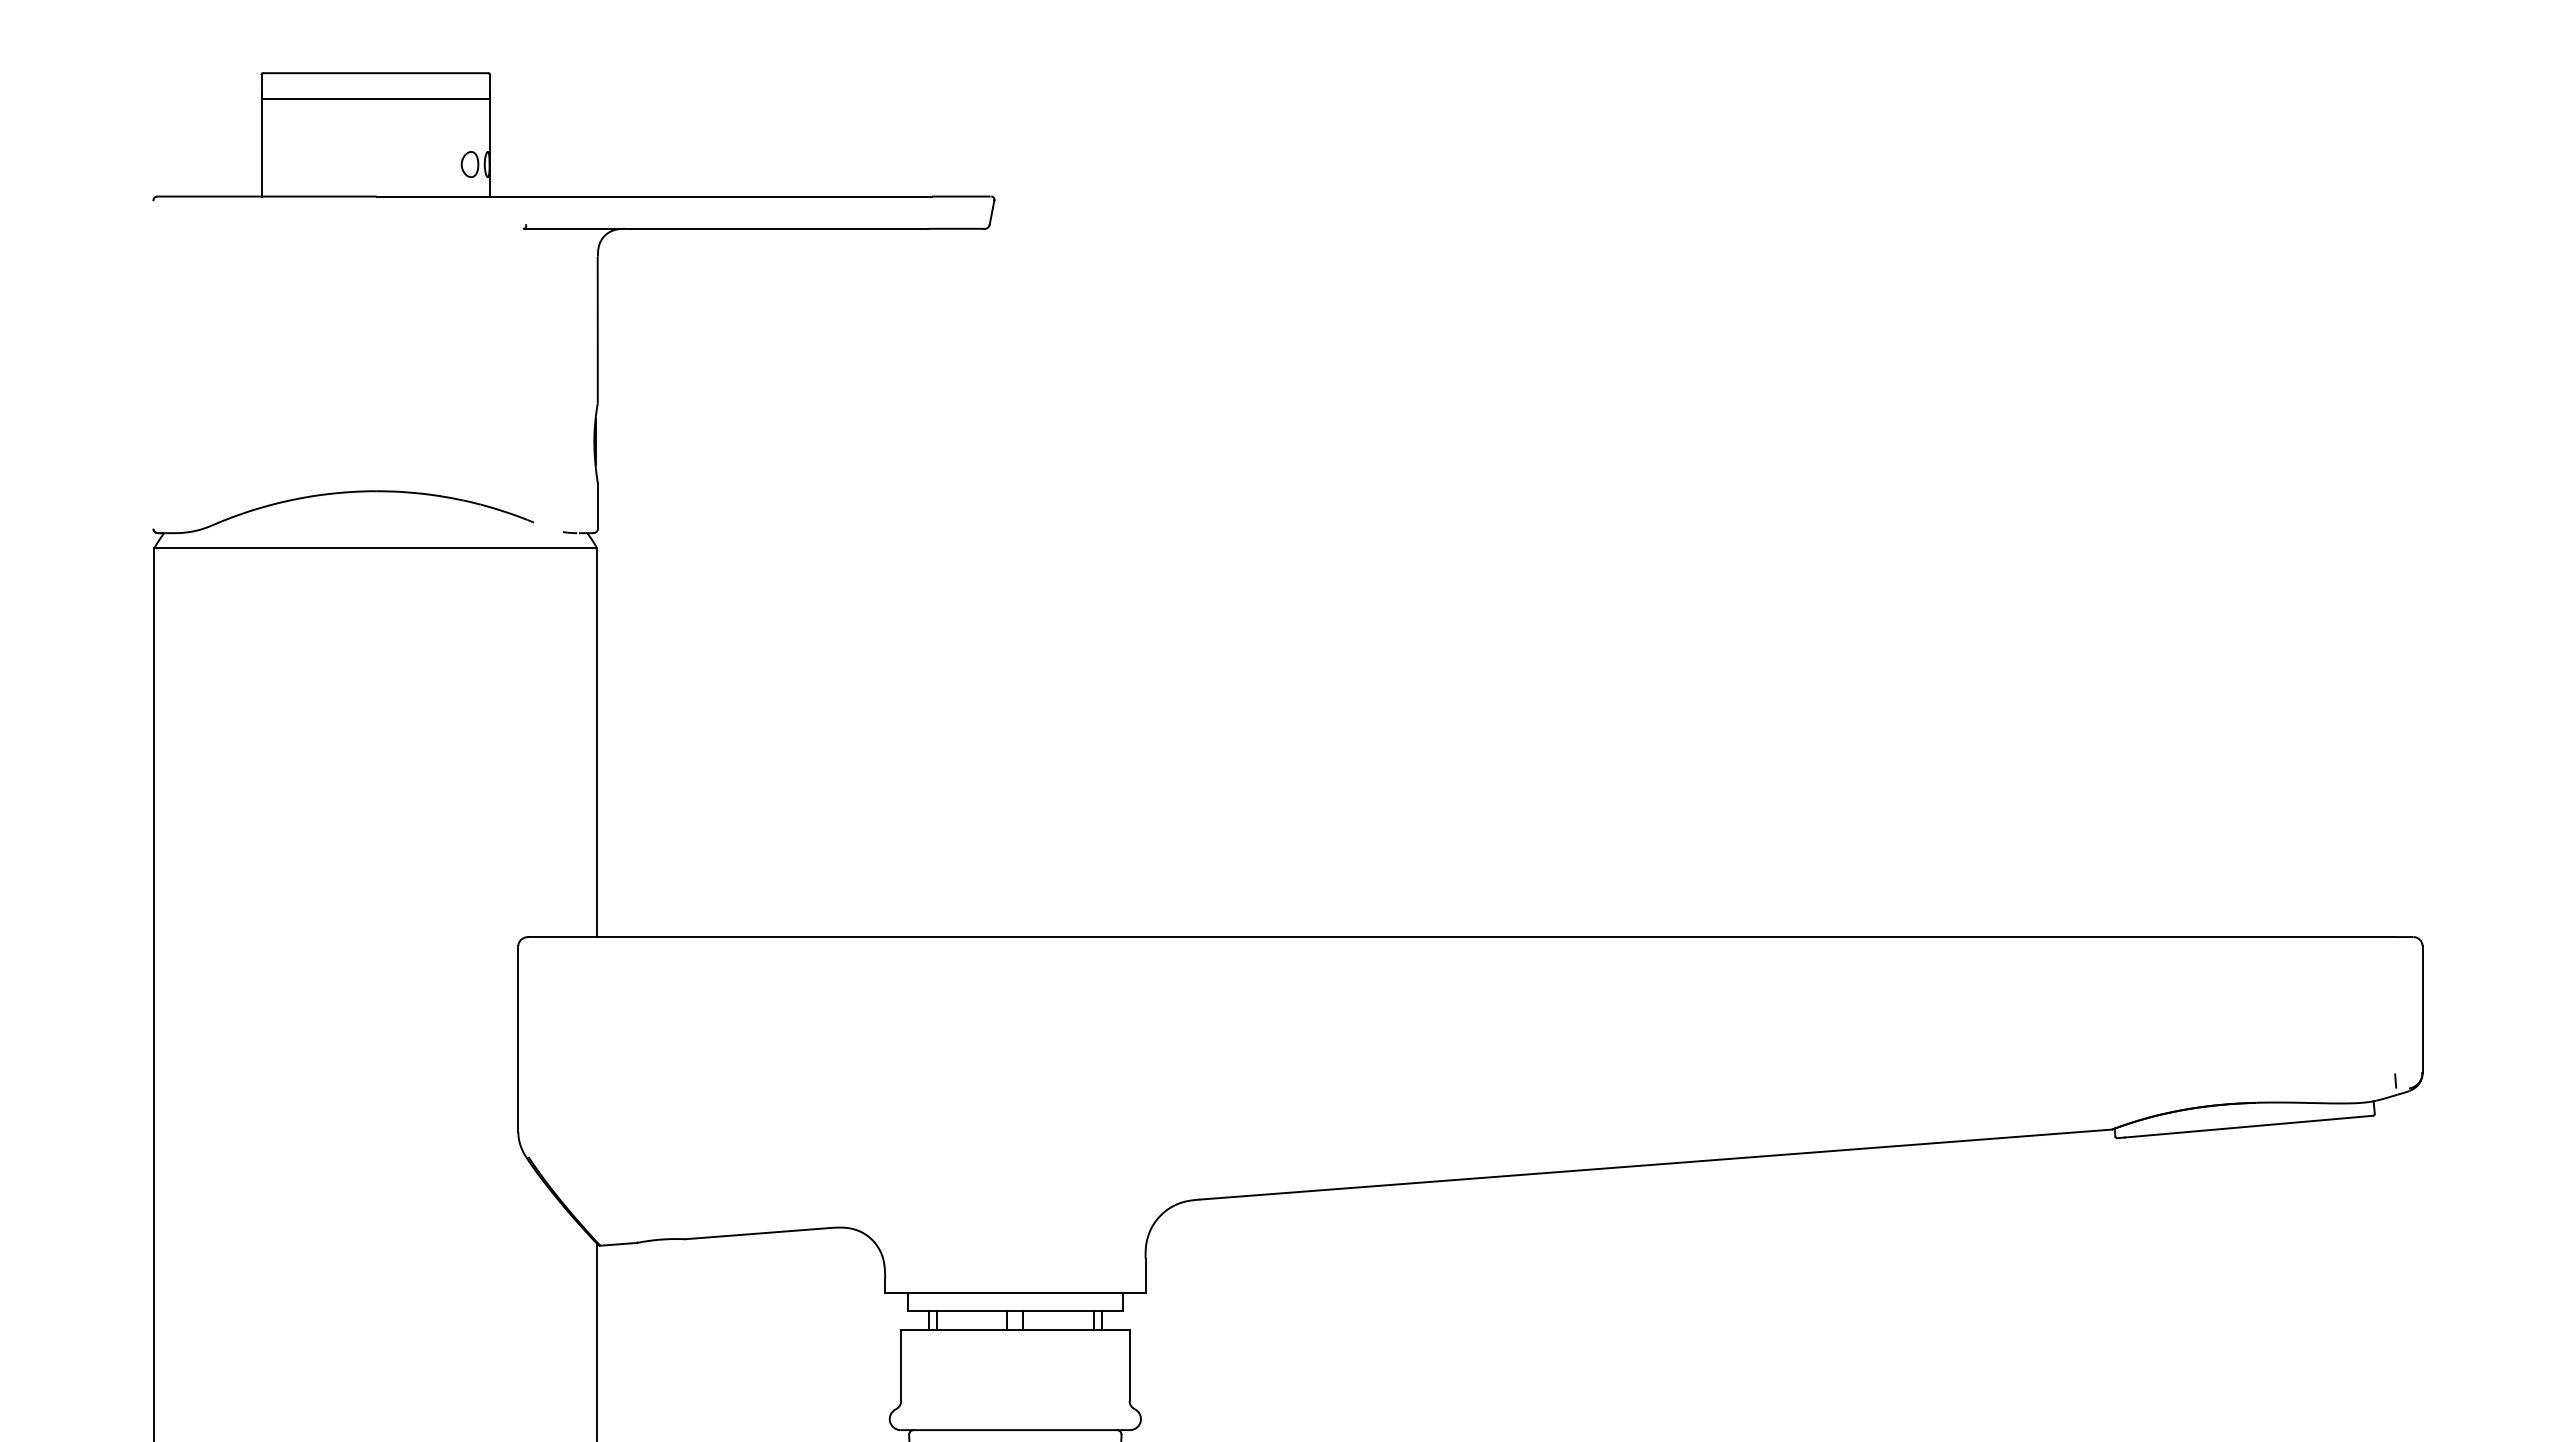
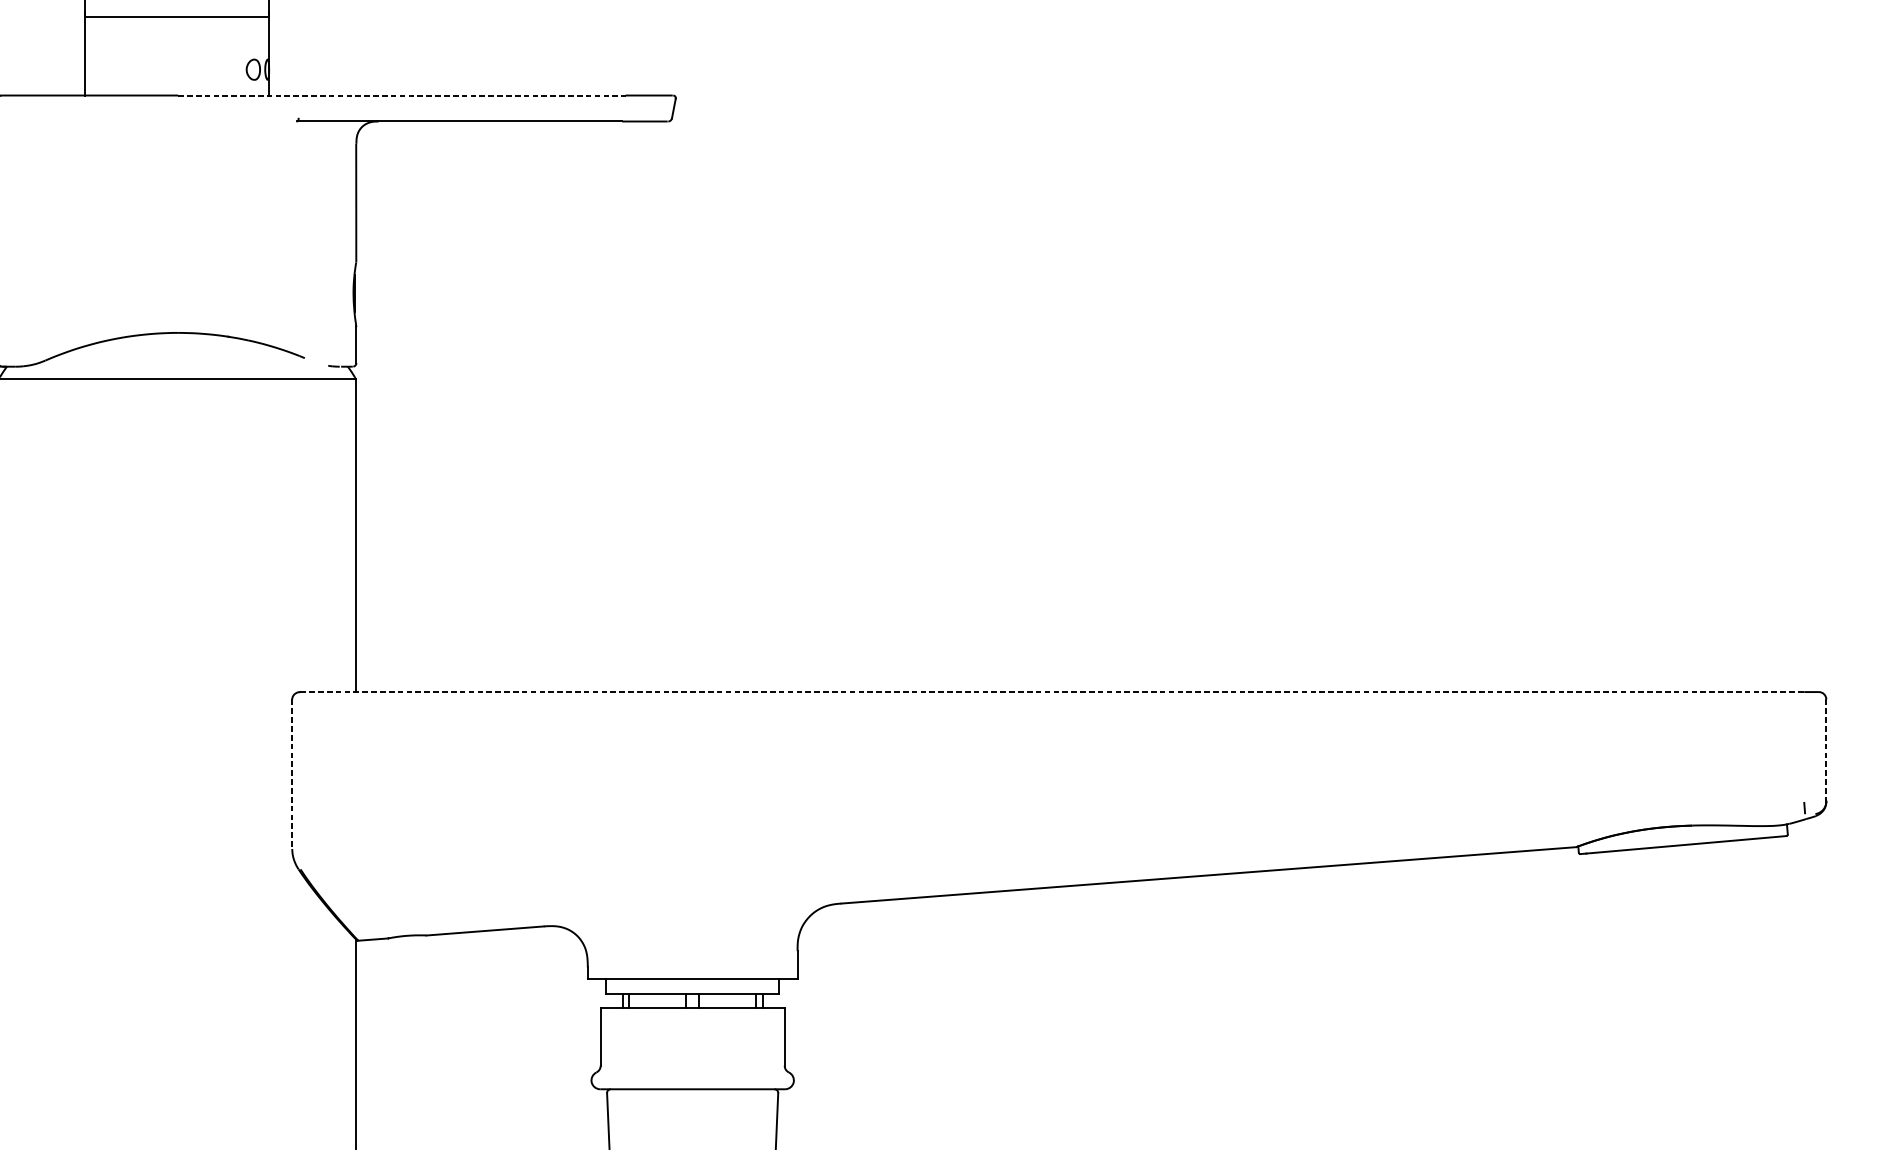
line: (654, 196) -> (401, 95), solid -> dashed
line: (1462, 937) -> (1052, 692), solid -> dashed
line: (2422, 1010) -> (1826, 751), solid -> dashed
line: (518, 1039) -> (292, 774), solid -> dashed

